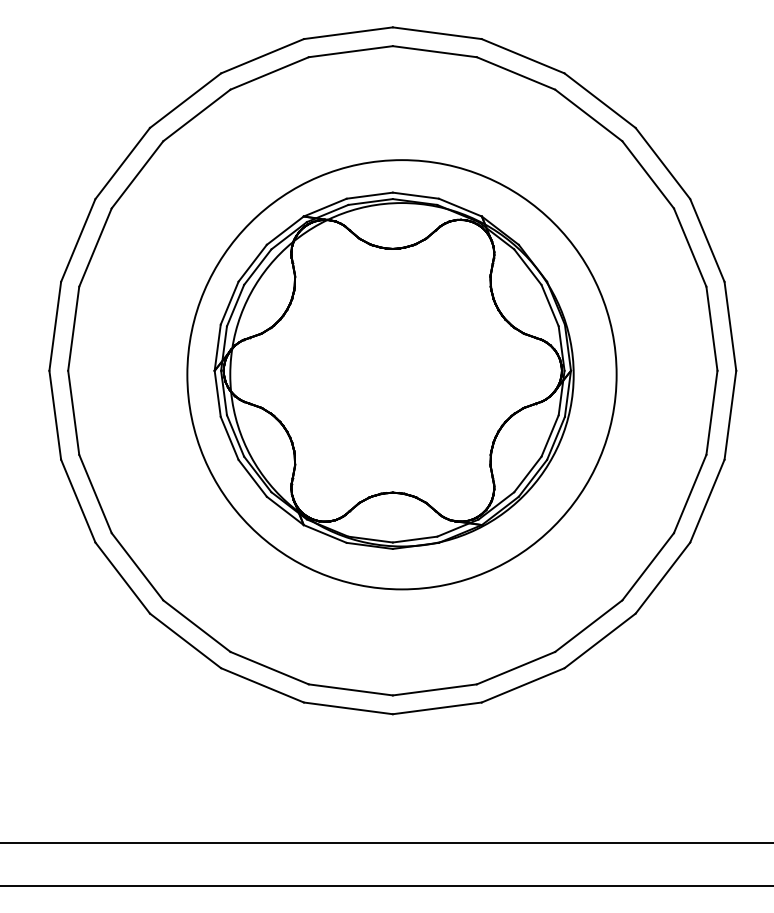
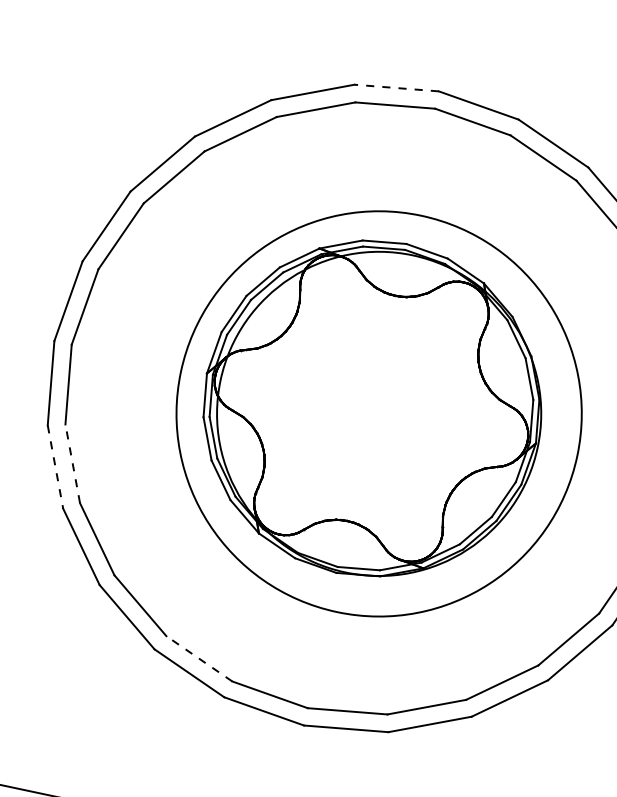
line: (348, 33) -> (396, 88), solid -> dashed
line: (95, 493) -> (72, 463), solid -> dashed
line: (78, 501) -> (55, 467), solid -> dashed
line: (269, 667) -> (199, 658), solid -> dashed

